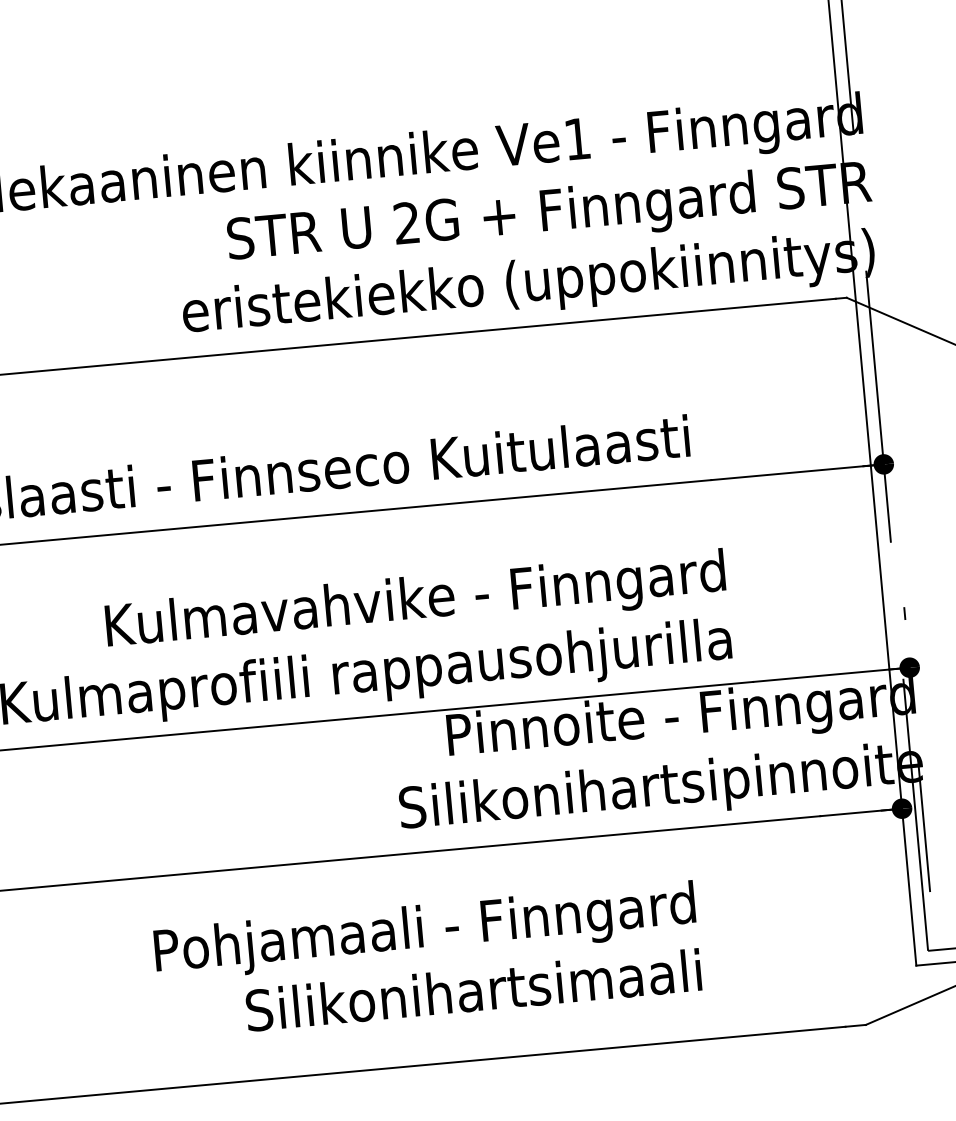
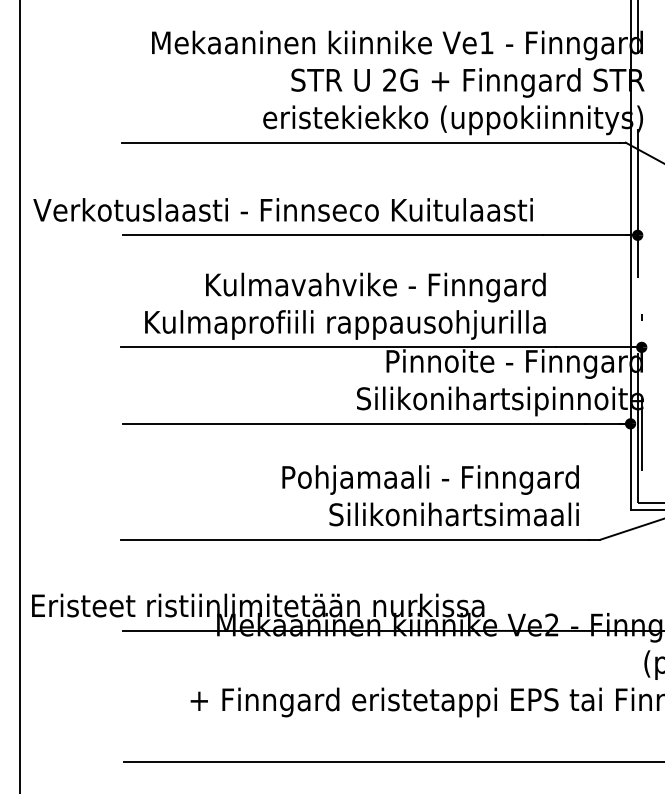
text: (427, 959) -> (430, 495), moved

